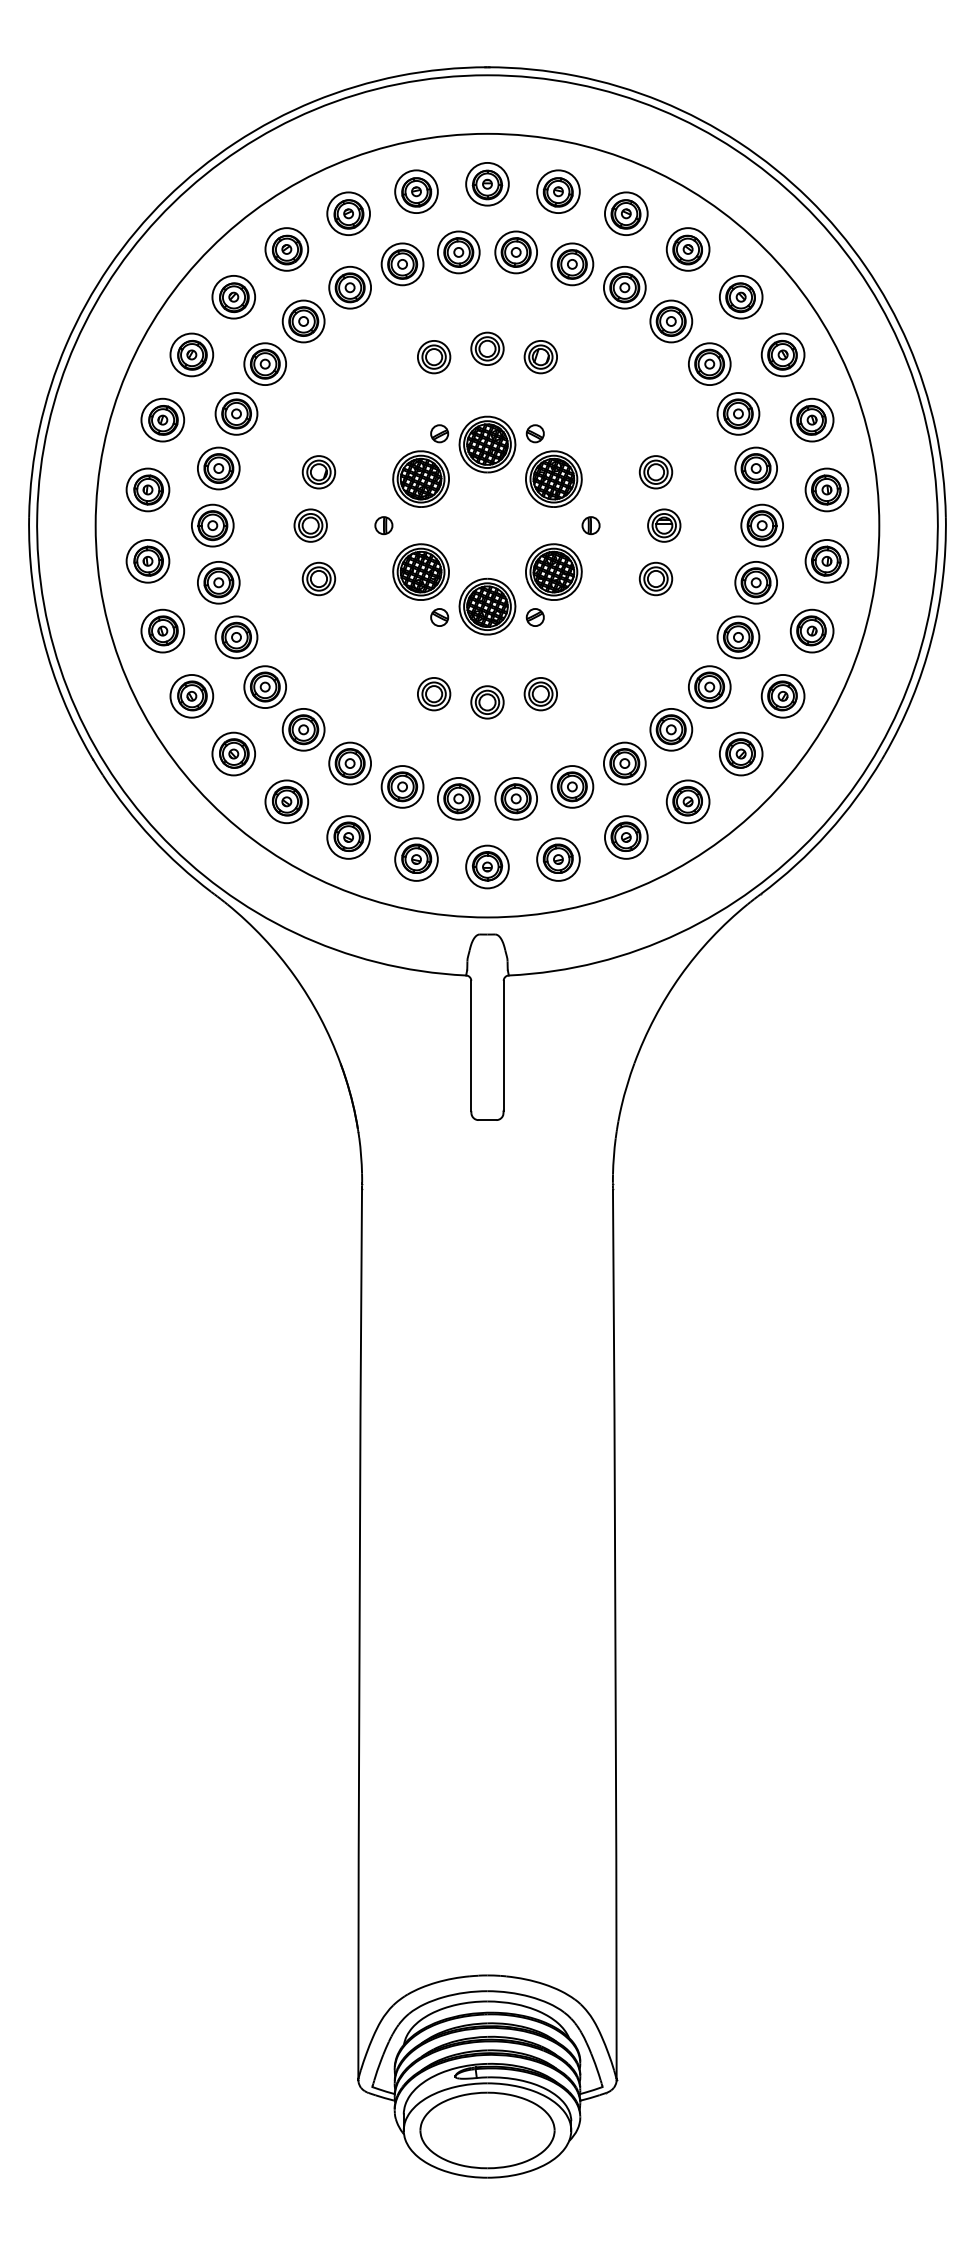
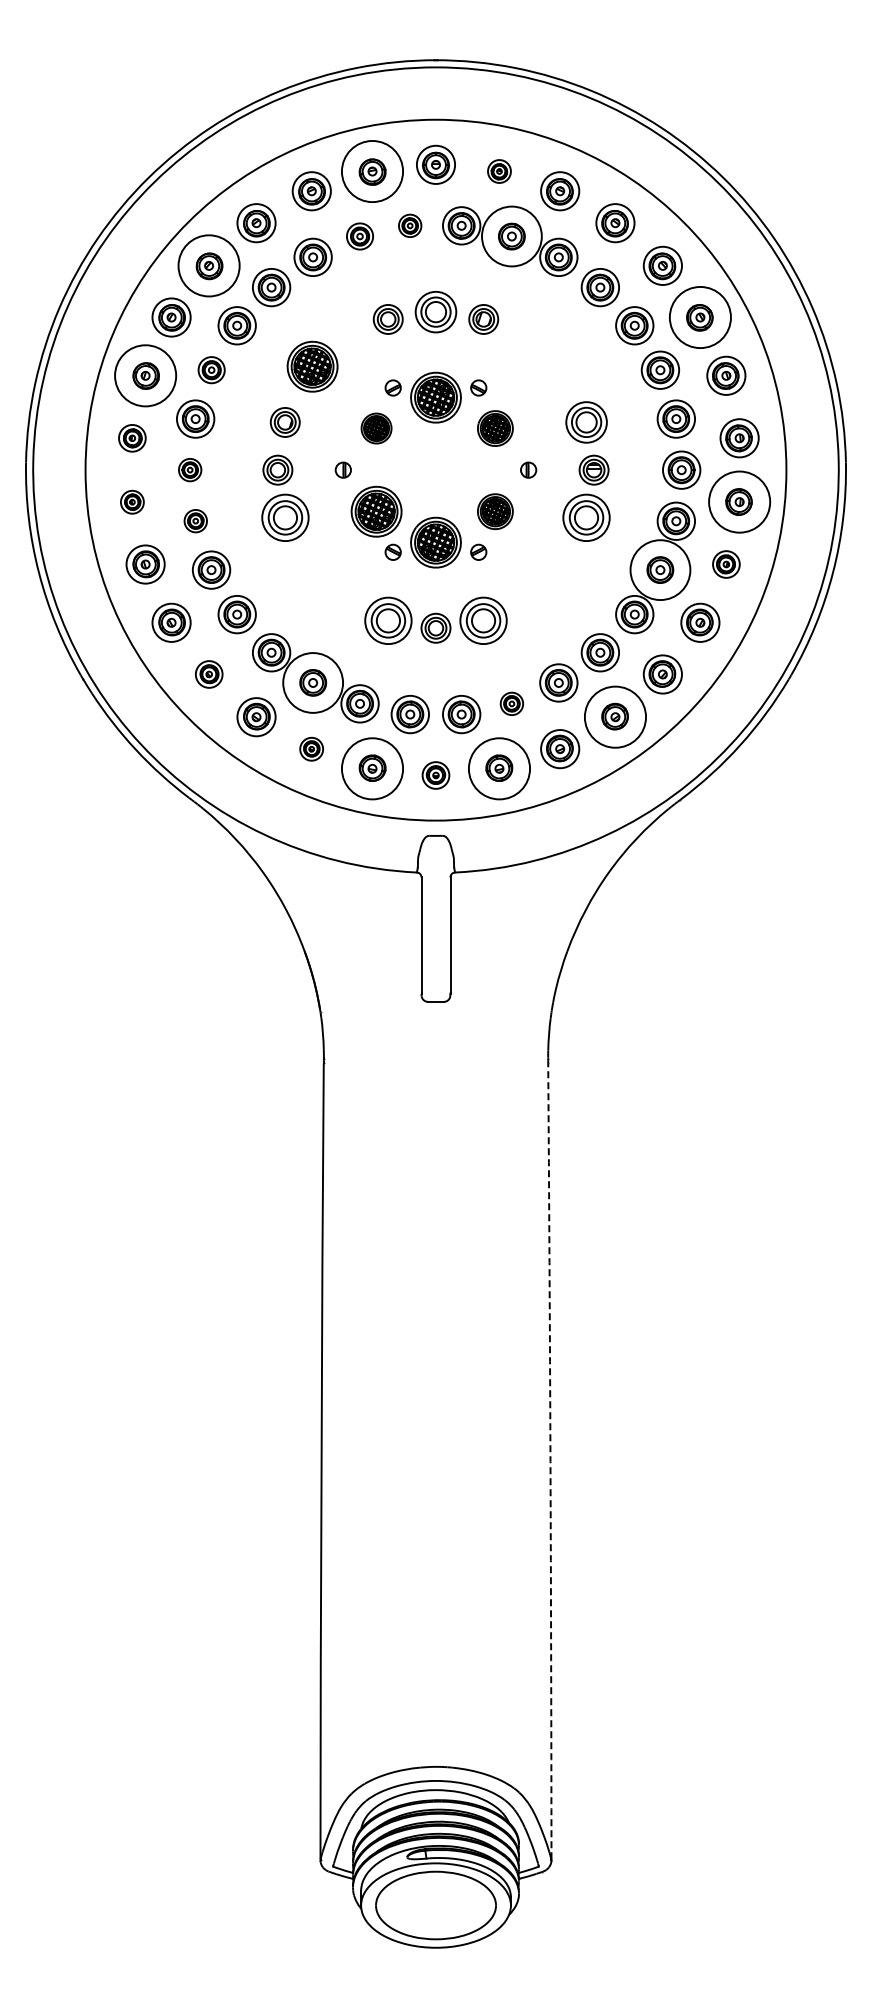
circle: (416, 191) -> (372, 171), size x1.6
part: (558, 191) -> (499, 171), size x0.6
part: (457, 252) -> (409, 225), size x0.6
part: (401, 264) -> (359, 236), size x0.7
circle: (571, 264) -> (511, 236), size x1.6
circle: (234, 296) -> (209, 265), size x1.6
part: (486, 348) -> (435, 311), size x1.4
circle: (783, 354) -> (700, 317), size x1.6
part: (349, 409) -> (312, 366), added
part: (236, 413) -> (211, 369), size x0.7
circle: (162, 419) -> (145, 375), size x1.6
part: (655, 472) -> (586, 422), size x1.4
part: (420, 479) -> (376, 428), size x0.6
part: (554, 479) -> (495, 428), size x0.7
part: (148, 490) -> (132, 438), size x0.7
part: (211, 524) -> (189, 469), size x0.6
part: (148, 561) -> (132, 502), size x0.6
circle: (826, 561) -> (739, 502), size x1.6
part: (554, 571) -> (495, 511), size x0.7
part: (318, 578) -> (284, 517), size x1.6
part: (655, 578) -> (586, 517), size x1.6
part: (218, 581) -> (195, 520), size x0.6
part: (812, 631) -> (726, 564), size x0.7
circle: (738, 636) -> (660, 569), size x1.6
part: (433, 693) -> (387, 620), size x1.6
part: (540, 693) -> (483, 620), size x1.6
part: (234, 754) -> (209, 674), size x0.7
circle: (349, 763) -> (312, 682), size x1.6
part: (571, 786) -> (511, 703), size x0.6
circle: (688, 802) -> (615, 717), size x1.6
part: (348, 837) -> (311, 749), size x0.6
circle: (416, 859) -> (372, 768), size x1.6
circle: (558, 859) -> (499, 768), size x1.6
part: (486, 867) -> (435, 775), size x0.7
arc: (615, 1634) -> (550, 1461), solid -> dashed

